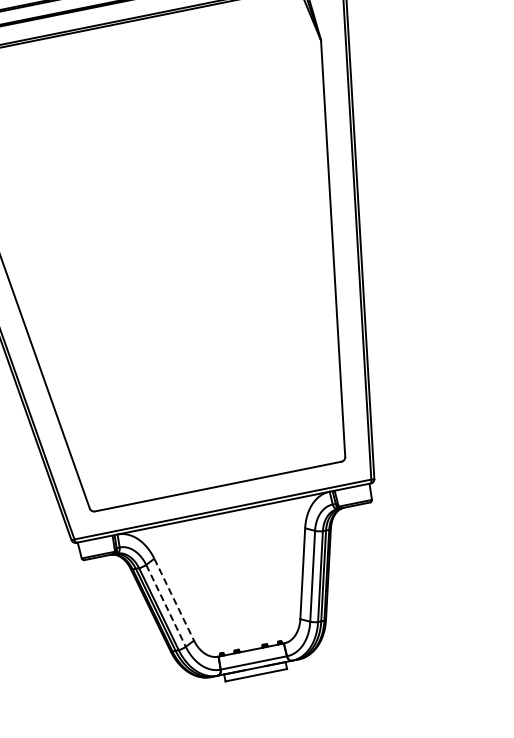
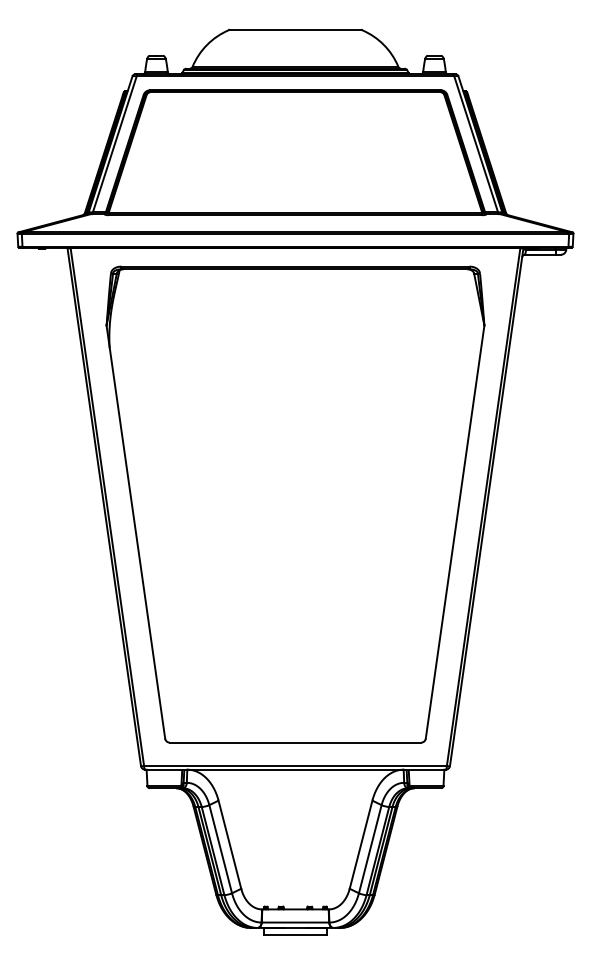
line: (174, 600) -> (230, 845), dashed -> solid
line: (165, 606) -> (220, 849), dashed -> solid

